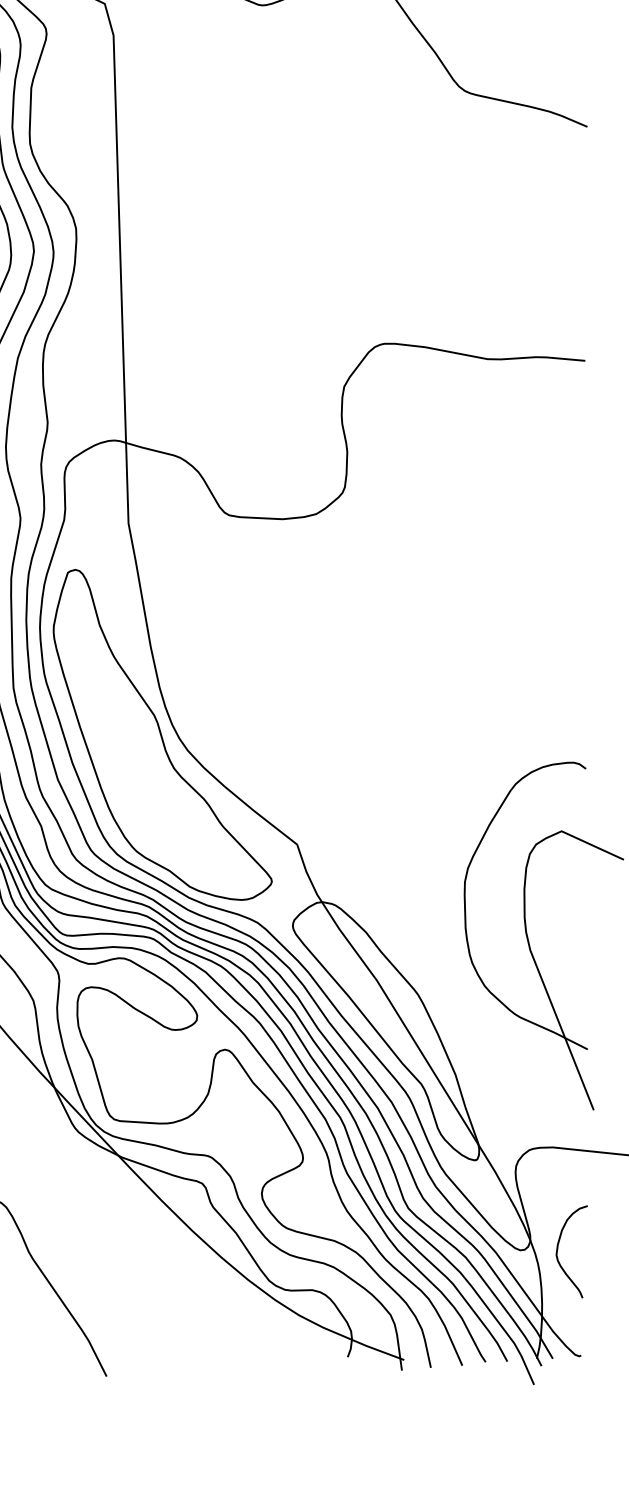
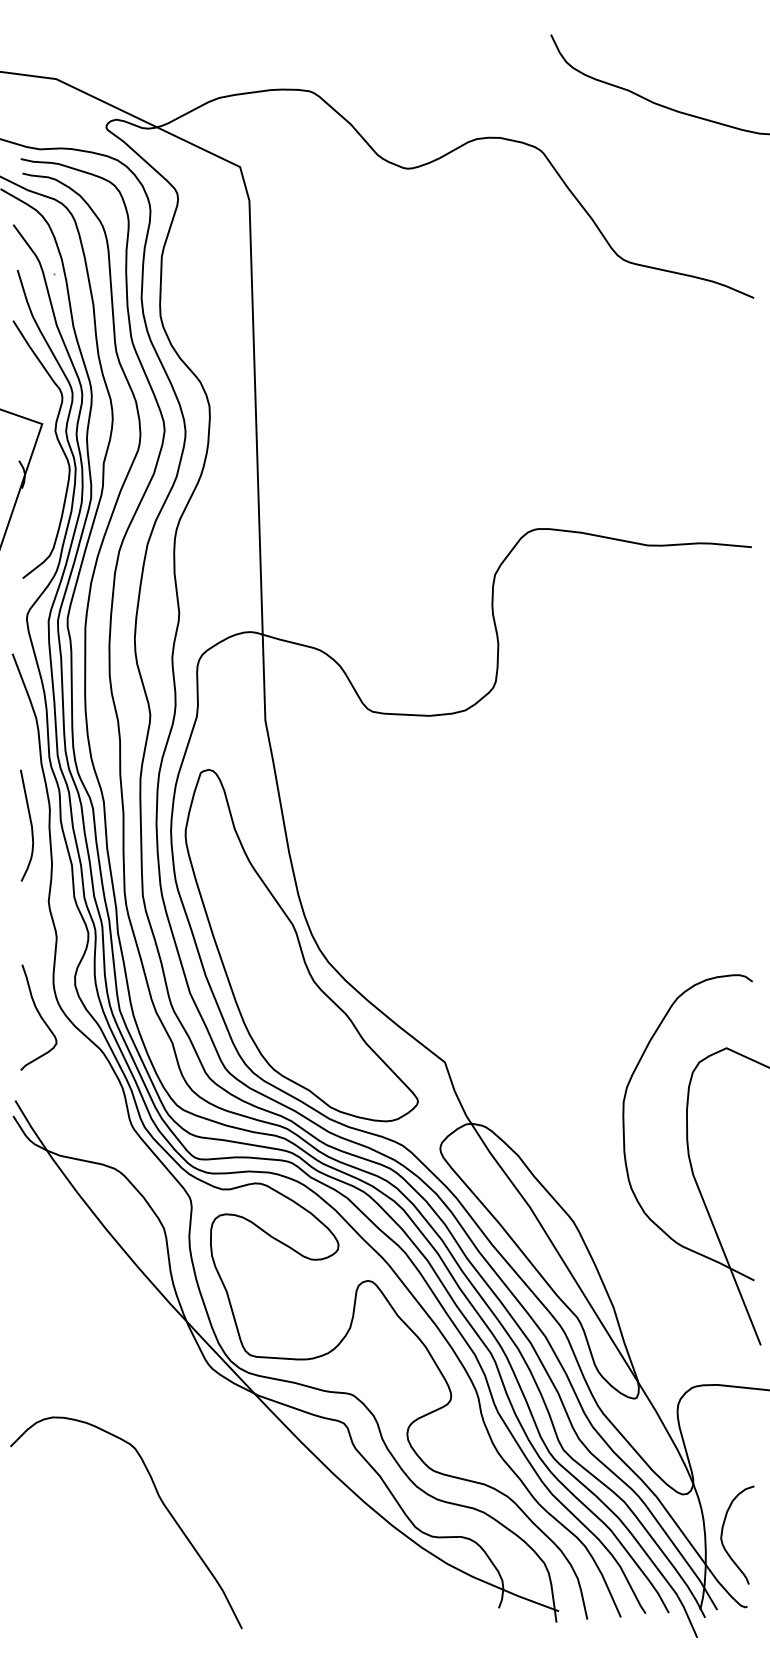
curve: (558, 1247) -> (723, 1530), moved

